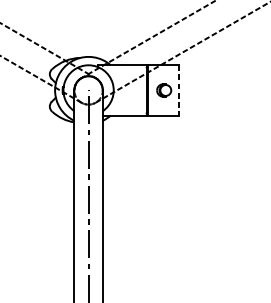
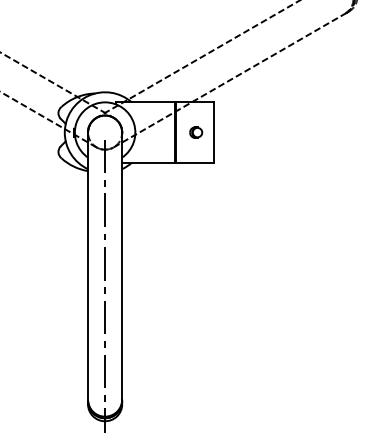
part: (164, 90) -> (196, 132), size x0.71
line: (179, 91) -> (214, 133), dashed -> solid

